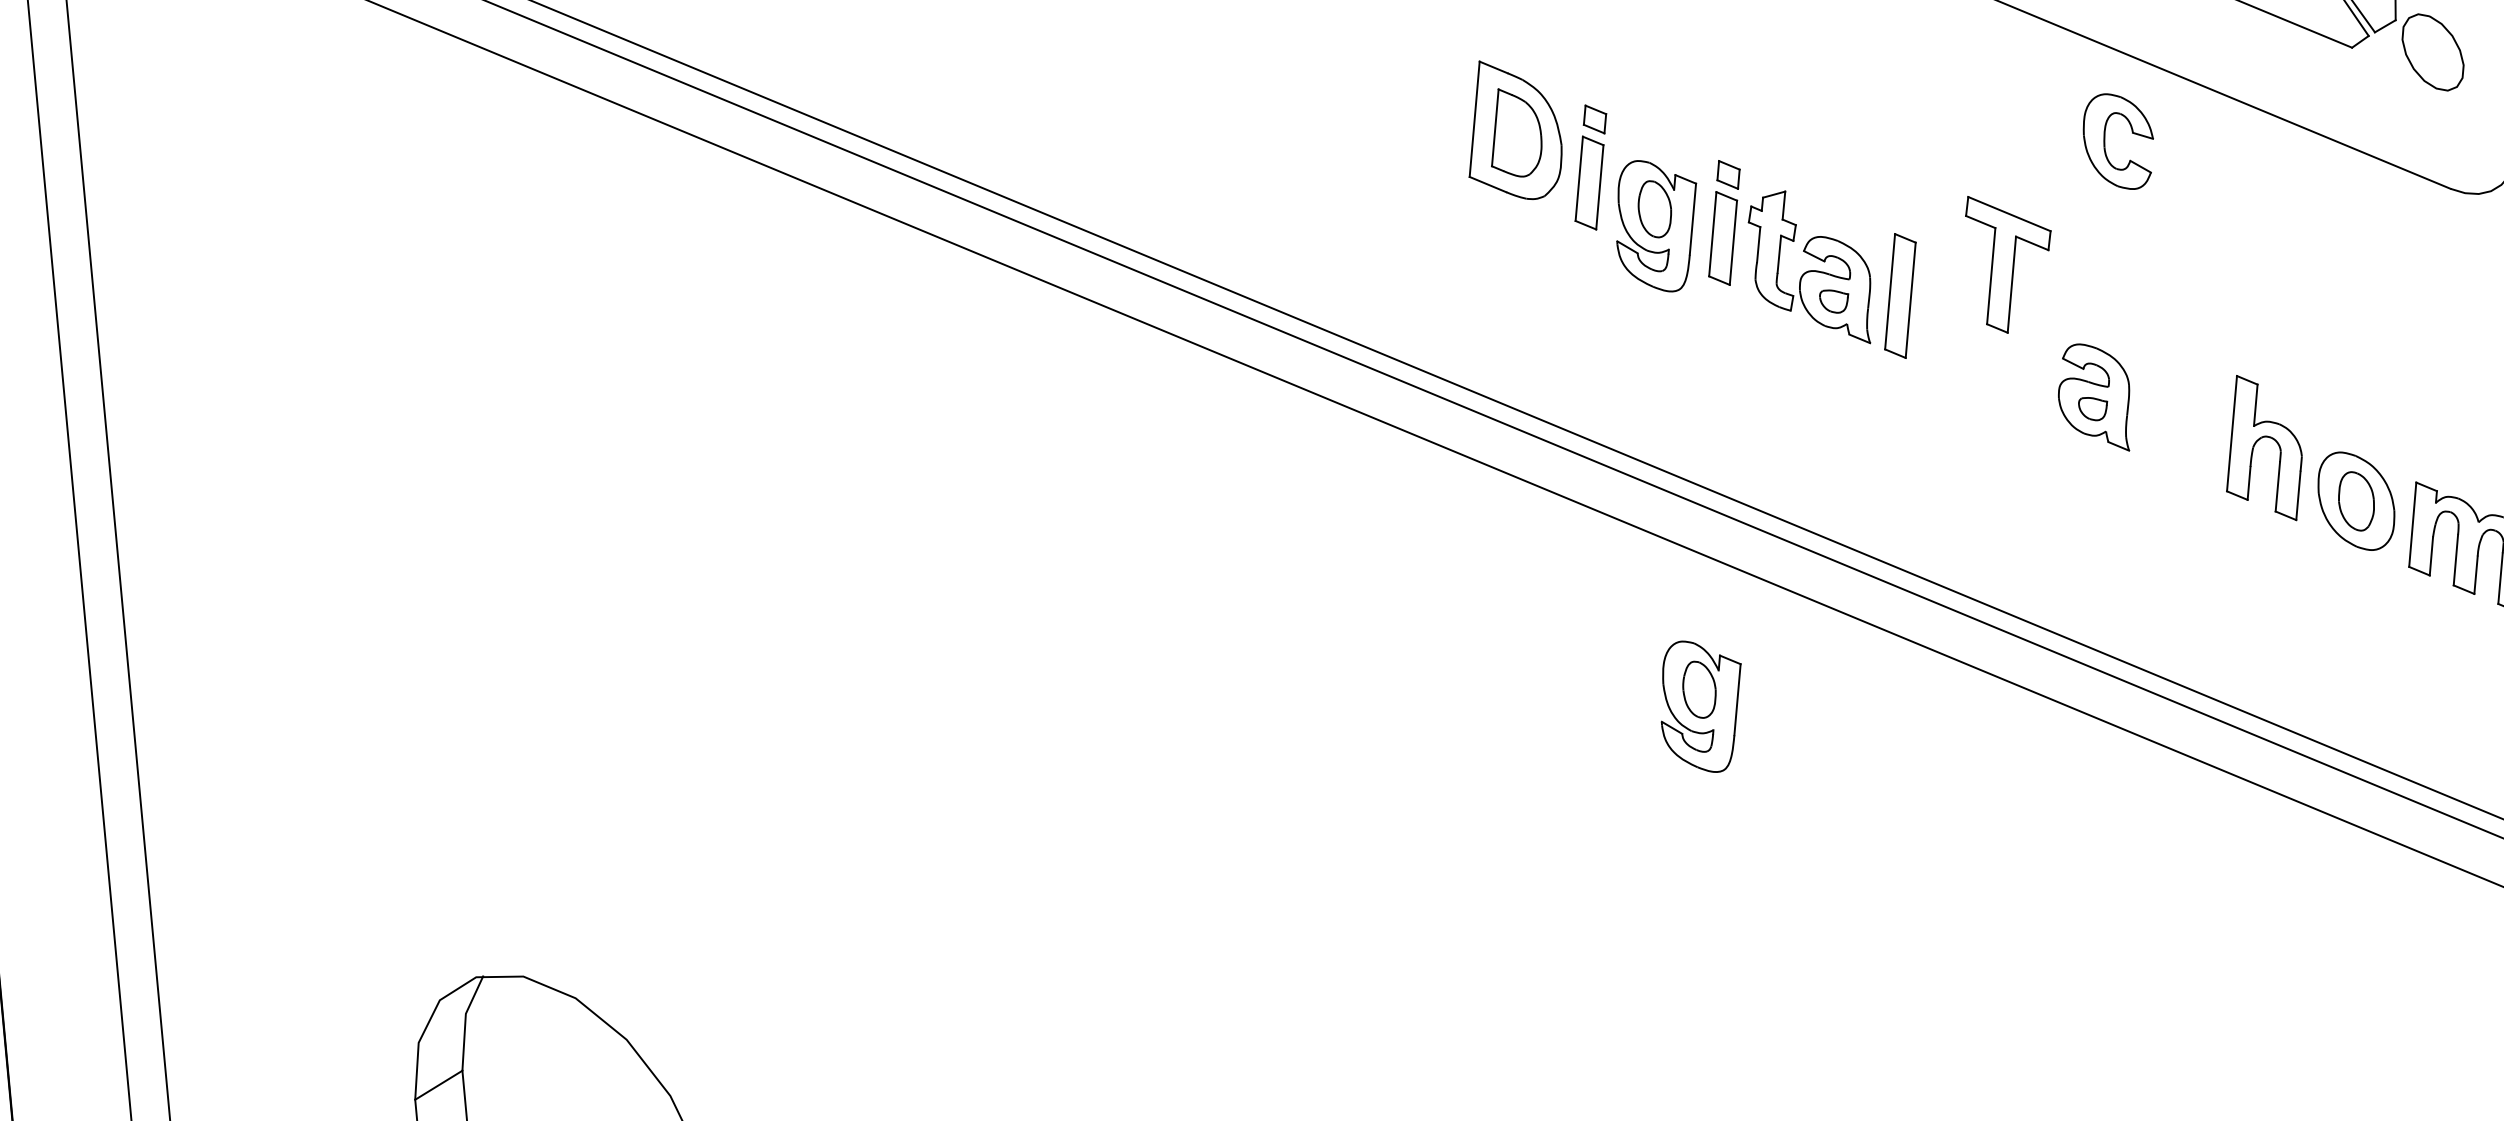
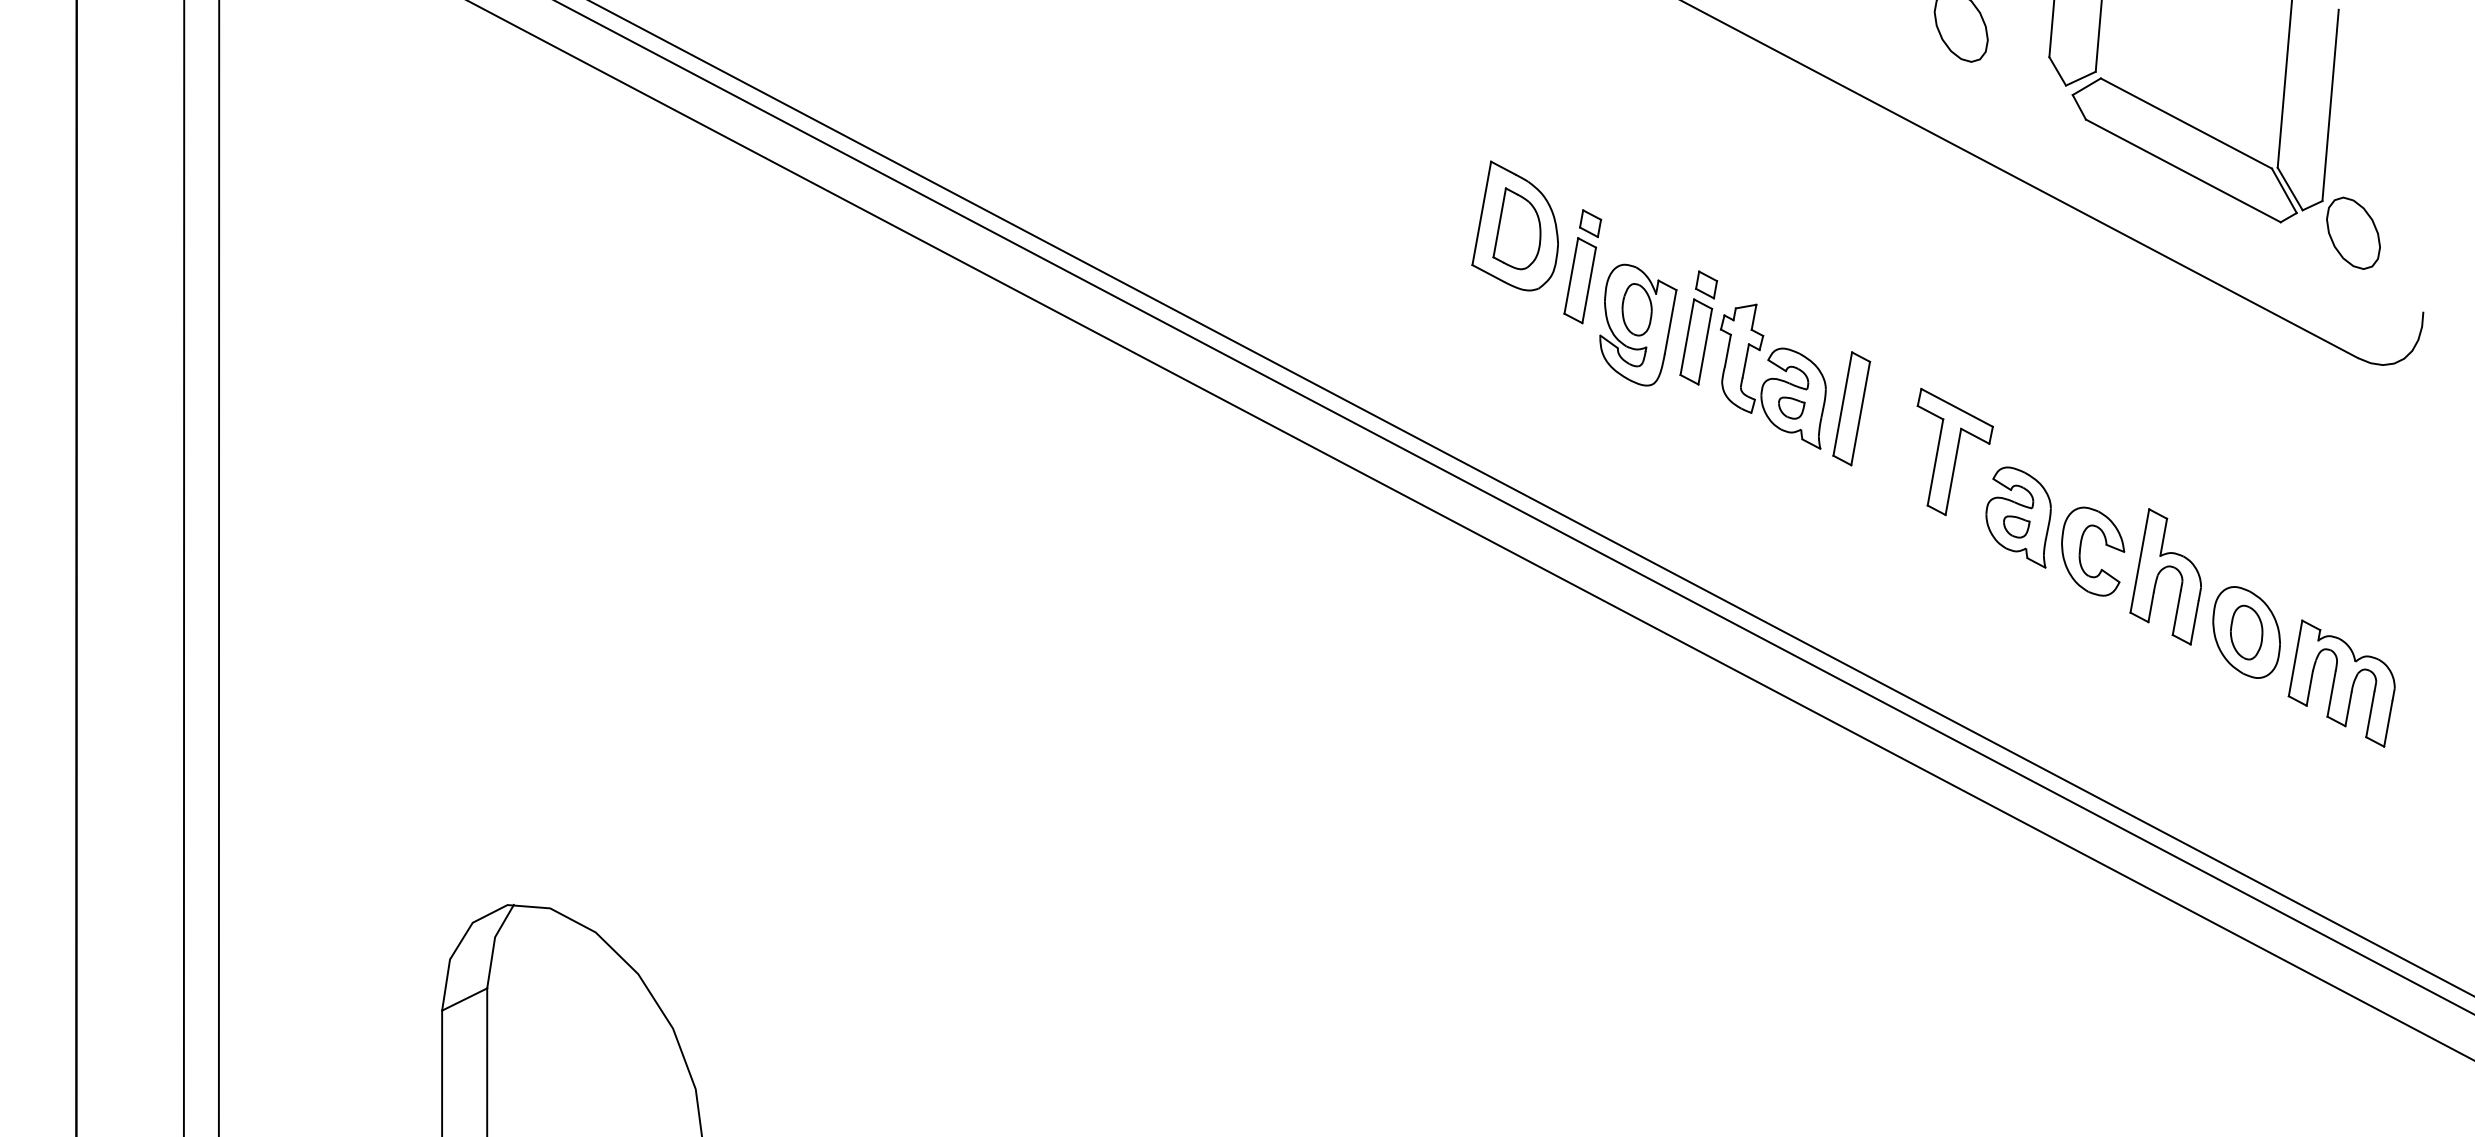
part: (2105, 139) -> (2081, 548), moved
part: (2011, 262) -> (1954, 451), moved
part: (1702, 705) -> (1638, 762), removed

